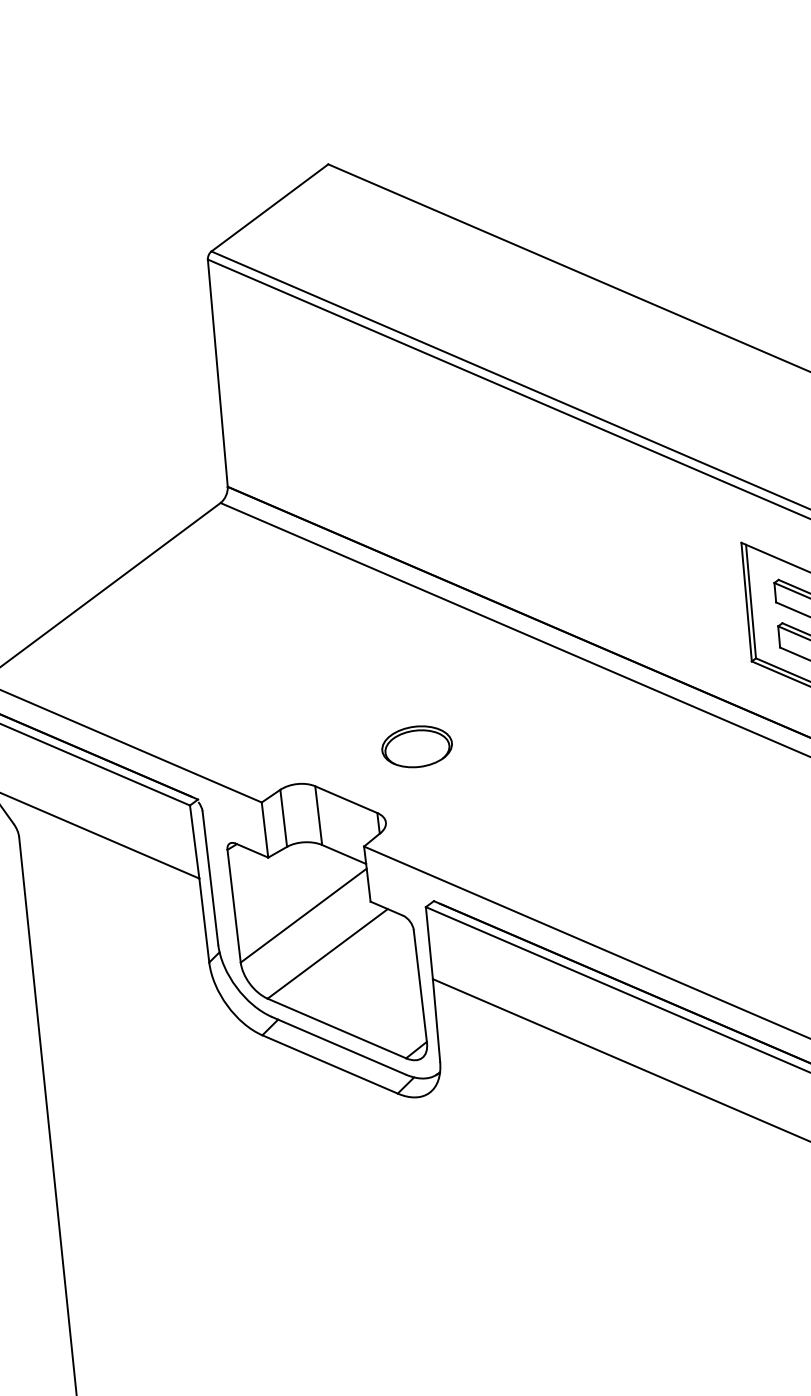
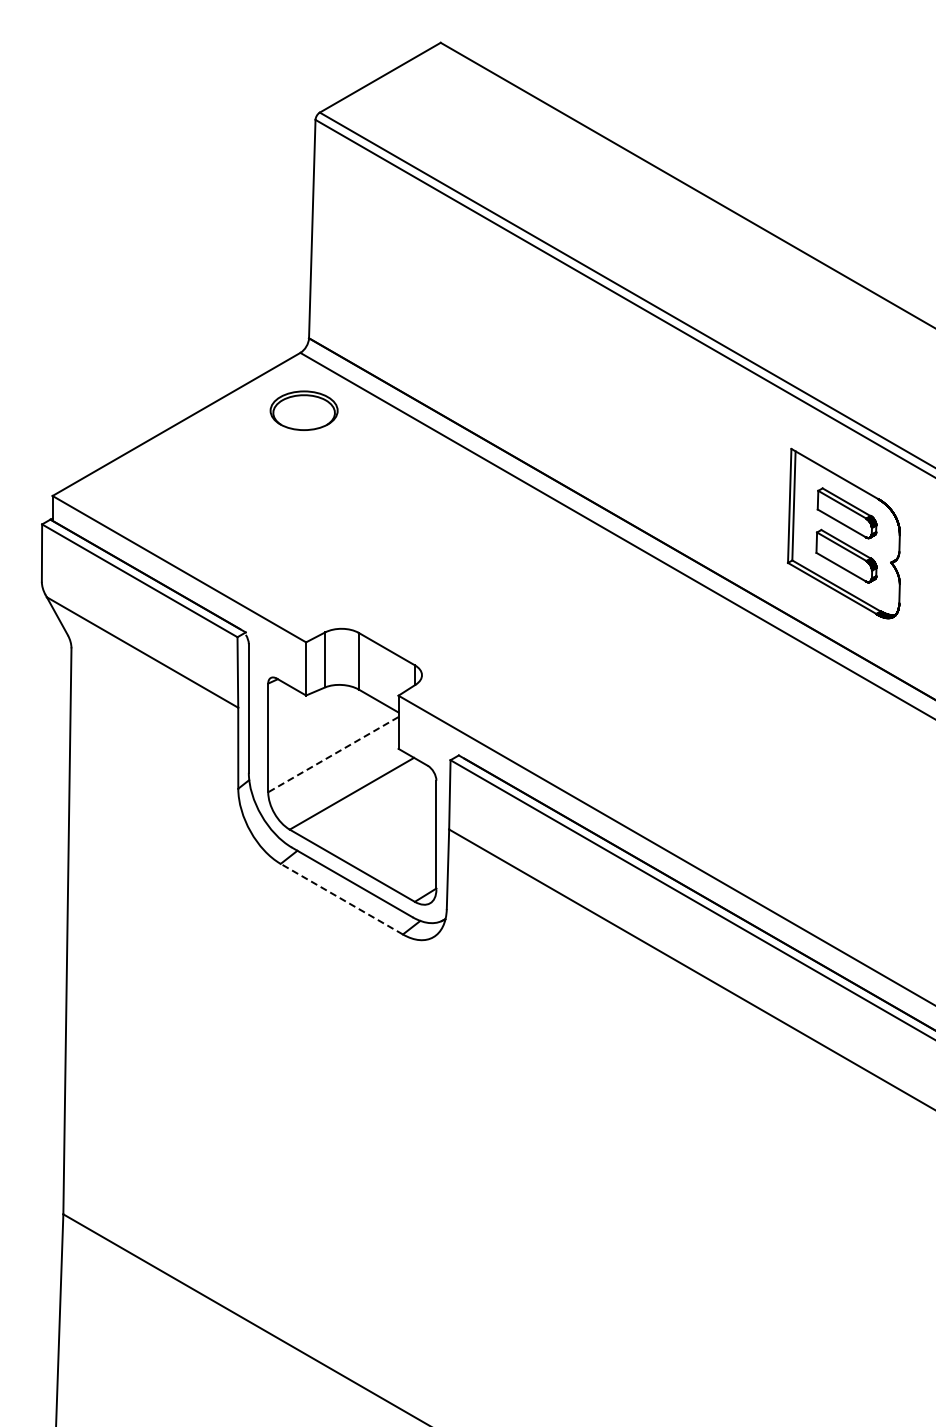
part: (416, 746) -> (303, 410), moved
line: (302, 915) -> (332, 754), solid -> dashed
line: (329, 1064) -> (341, 899), solid -> dashed

